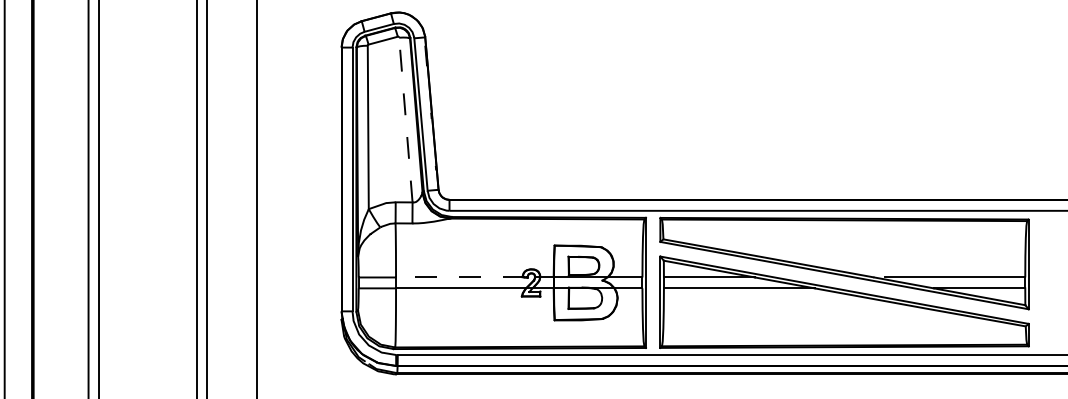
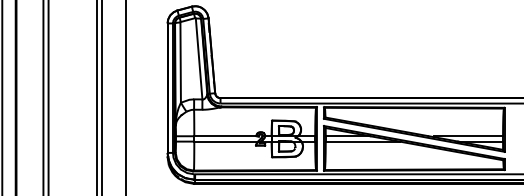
line: (406, 121) -> (199, 59), dashed -> solid
line: (459, 277) -> (225, 136), dashed -> solid

